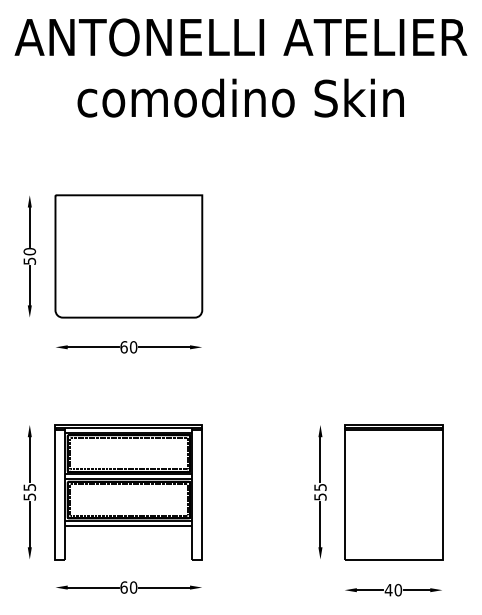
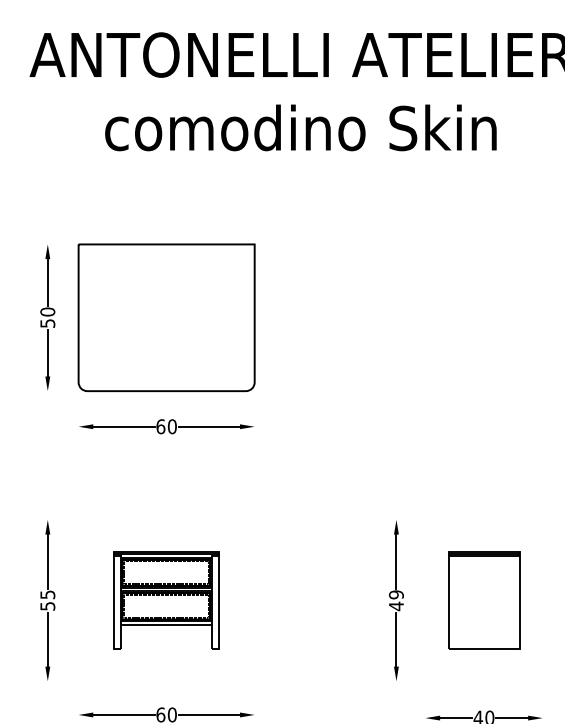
part: (128, 492) -> (166, 600), size x0.6
text: (320, 492) -> (396, 600), 55 -> 49
part: (393, 492) -> (484, 600), size x0.6

